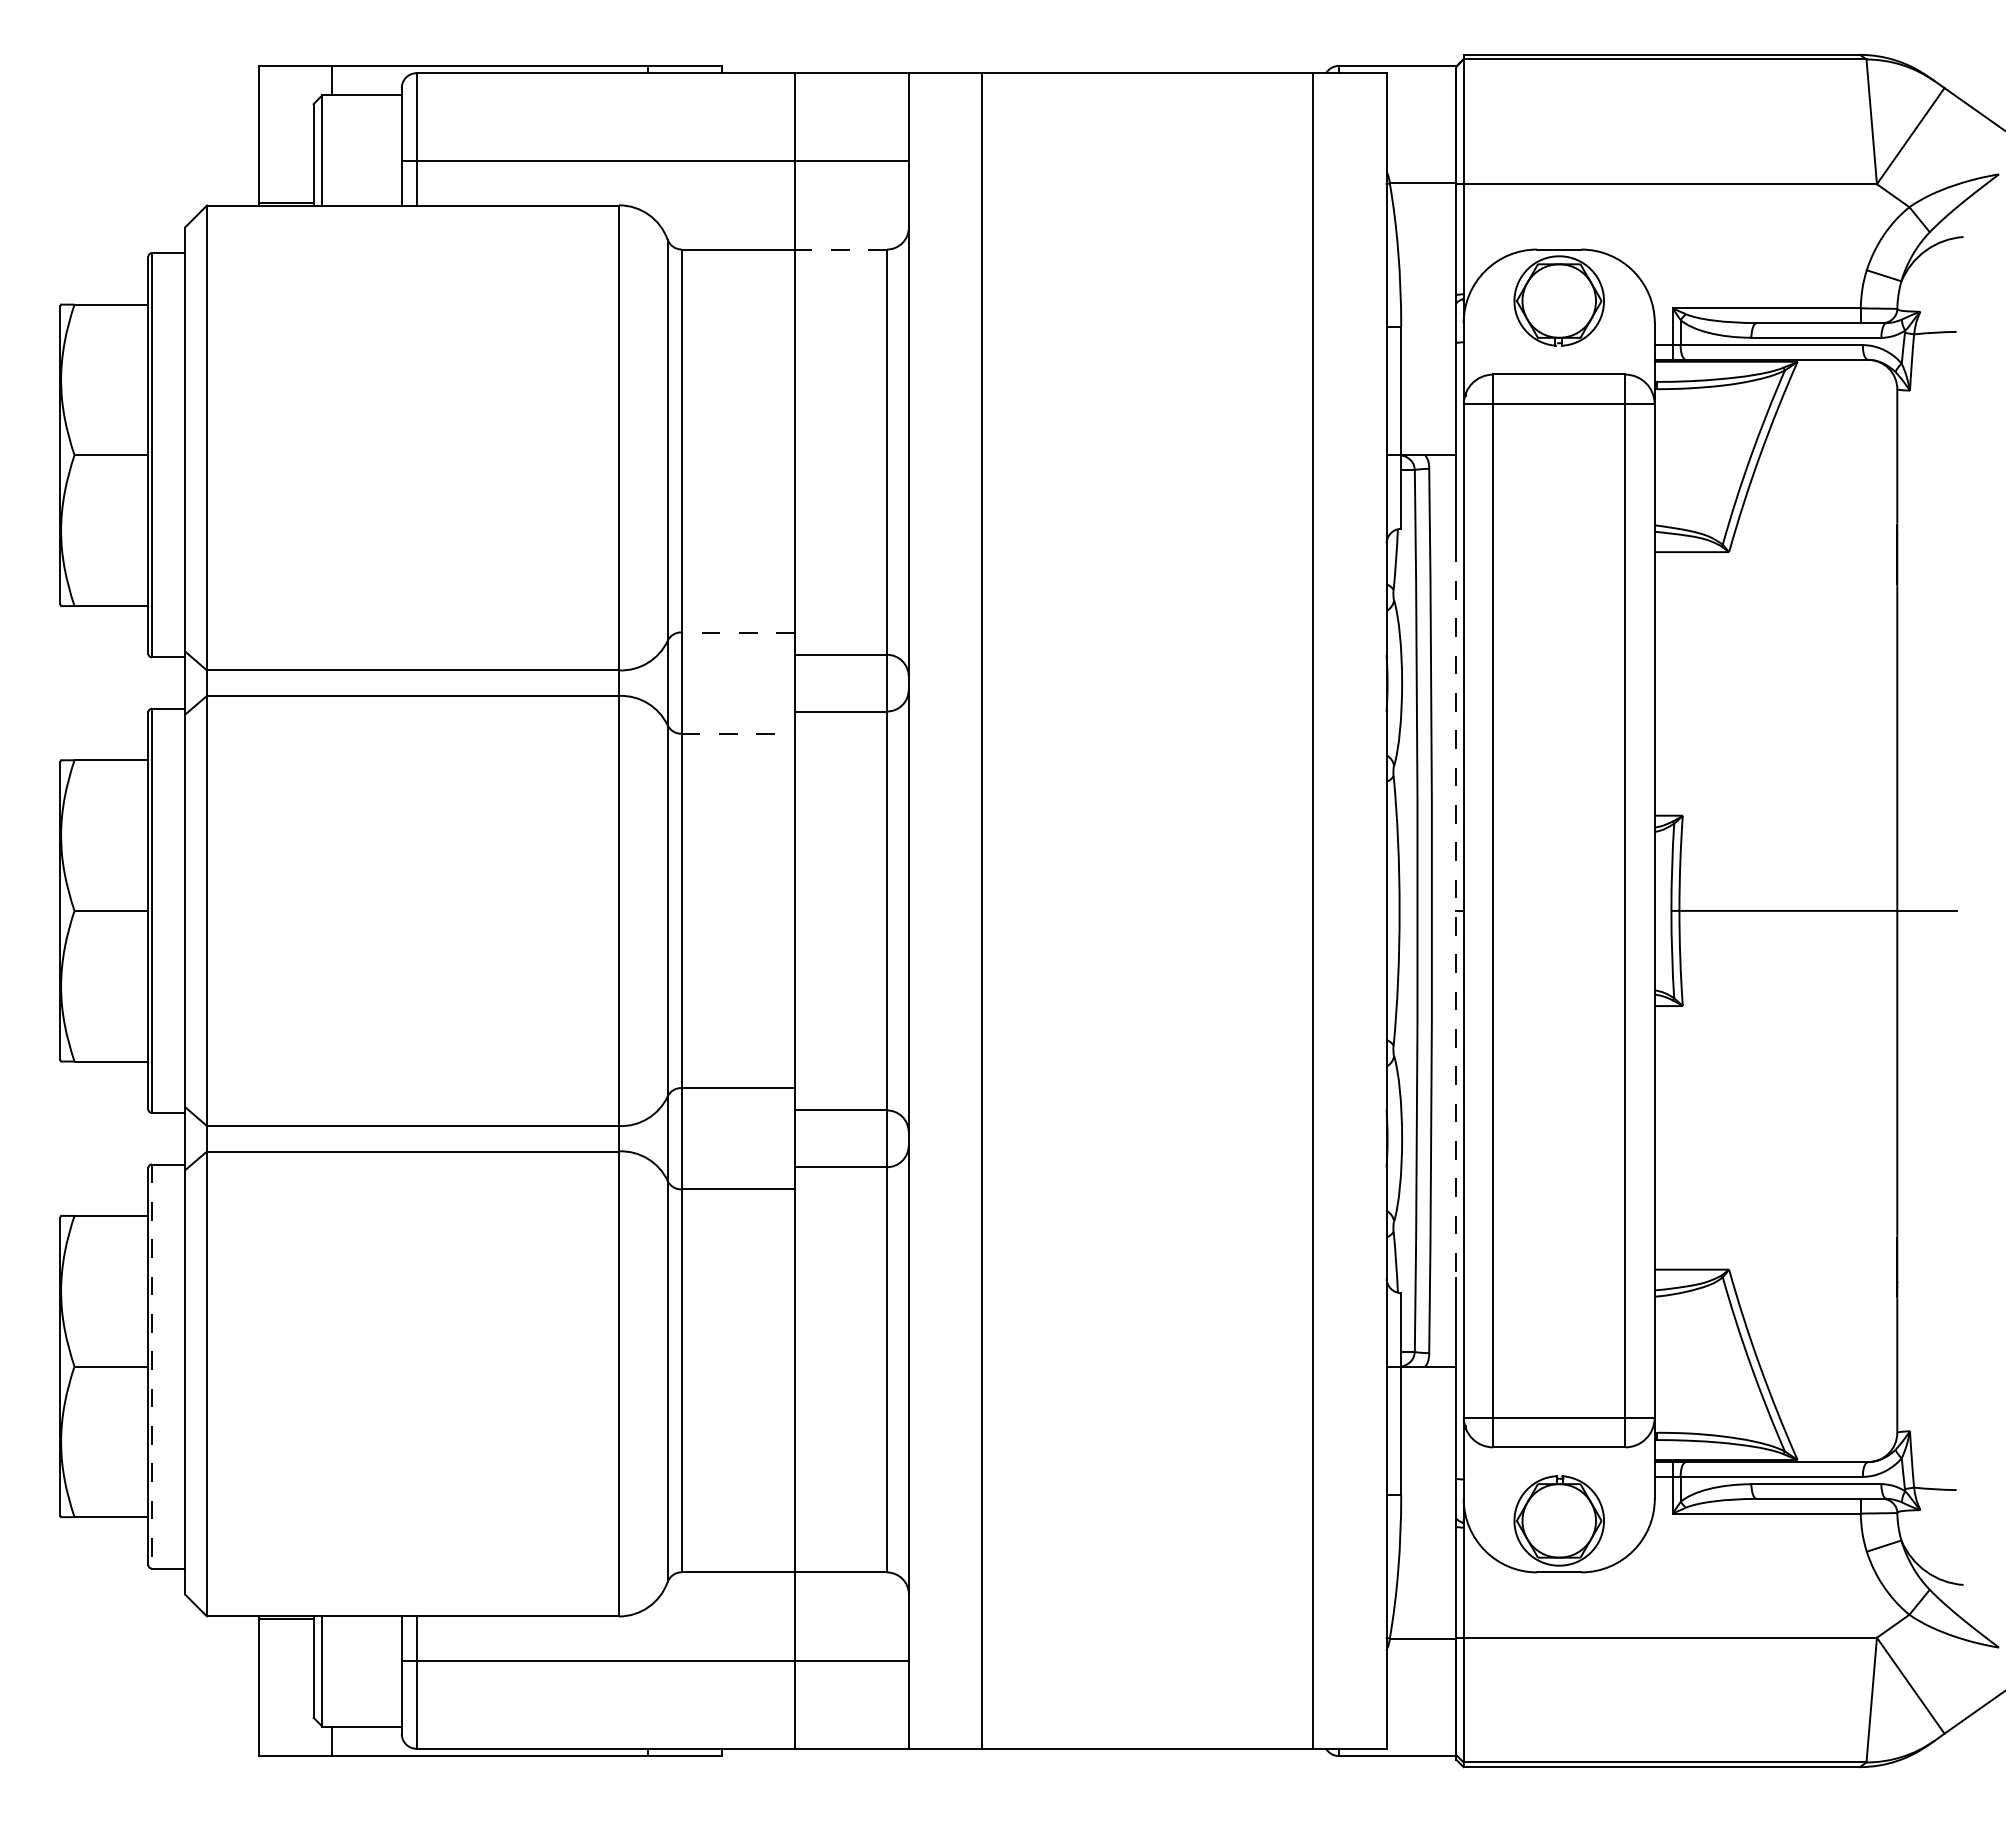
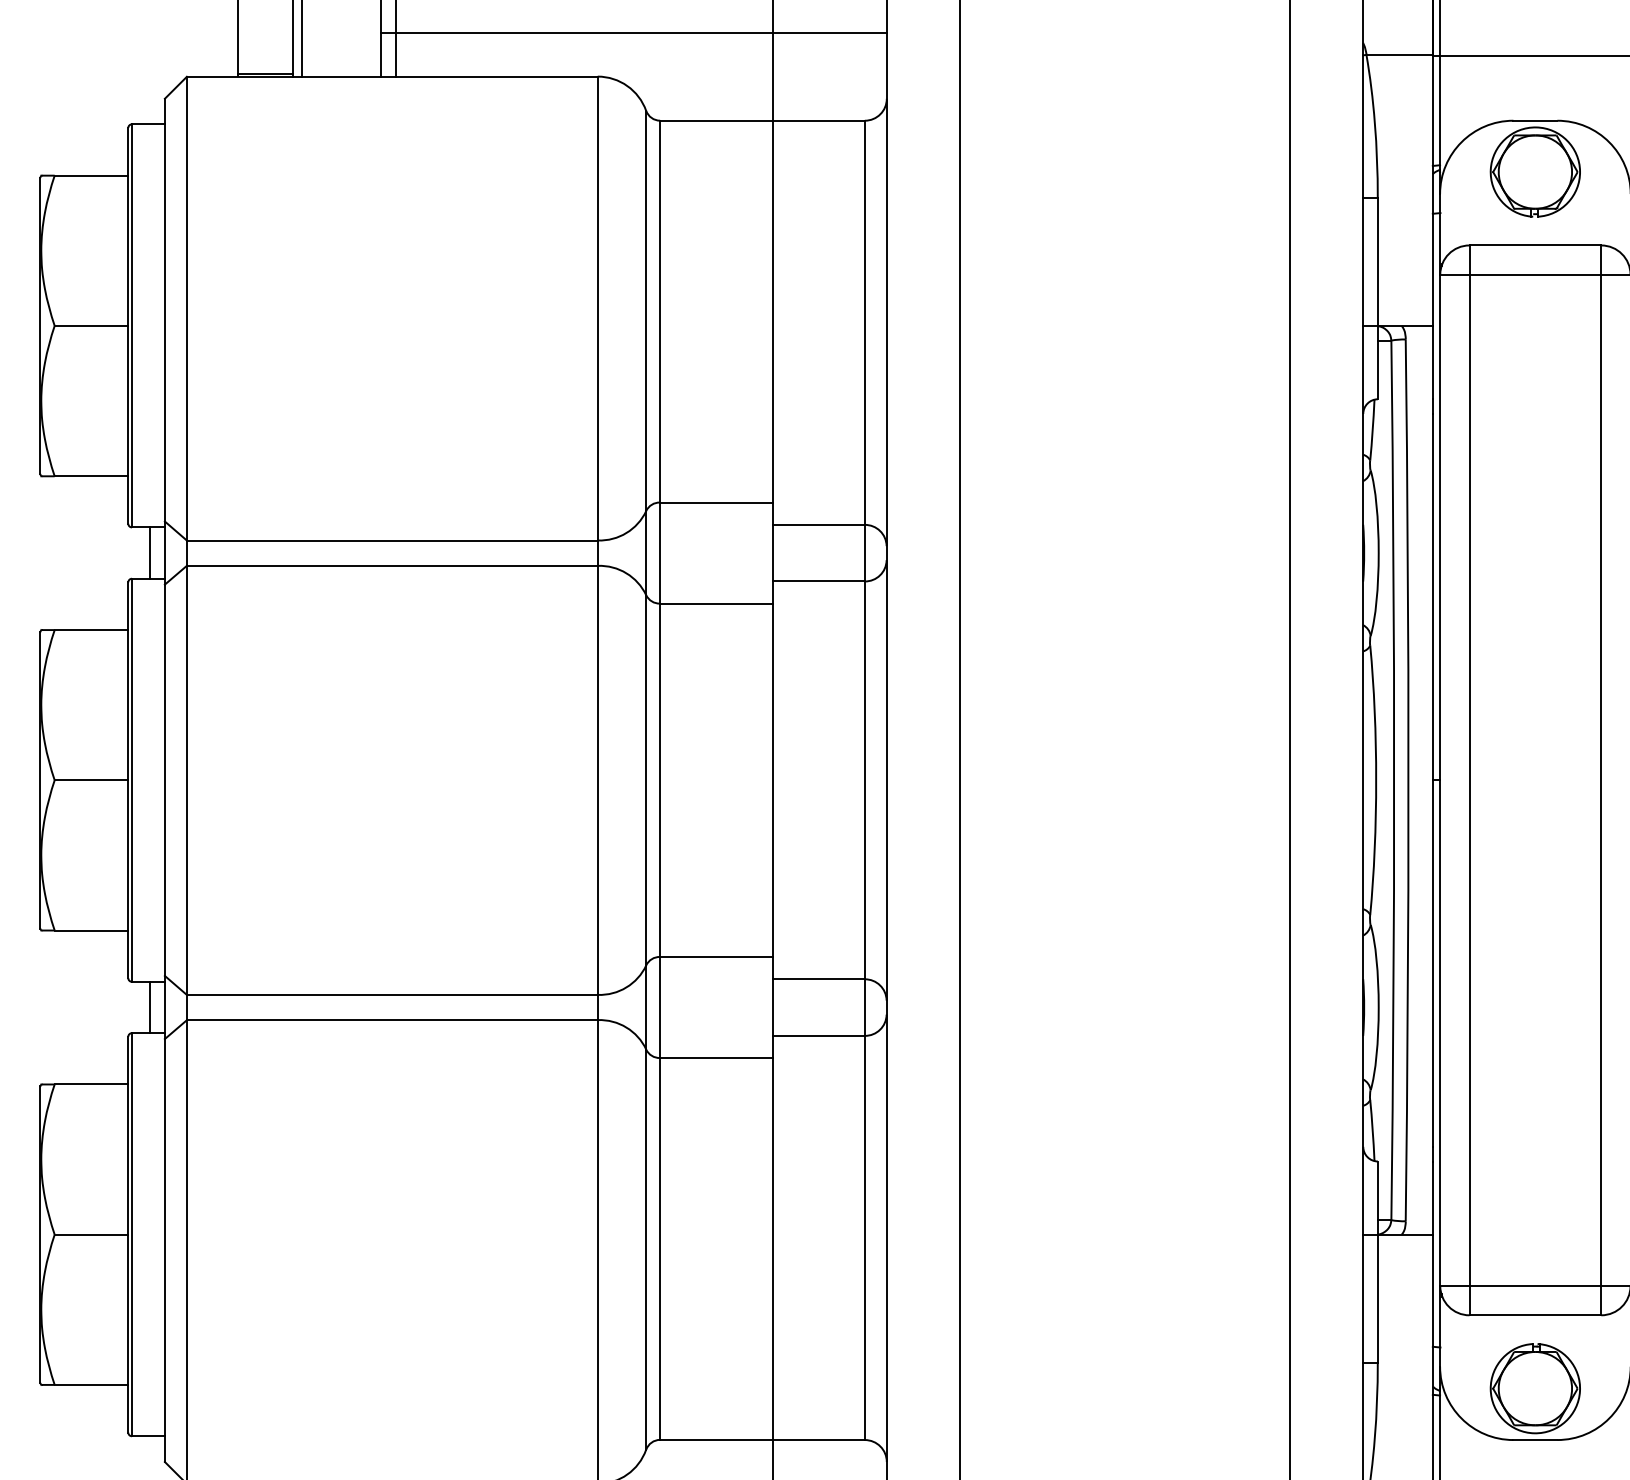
line: (840, 249) -> (818, 120), dashed -> solid
line: (738, 632) -> (716, 502), dashed -> solid
line: (170, 682) -> (150, 552), added
line: (738, 733) -> (716, 603), dashed -> solid
line: (1456, 911) -> (1432, 780), dashed -> solid
line: (170, 1138) -> (150, 1007), added
line: (152, 1367) -> (132, 1235), dashed -> solid

